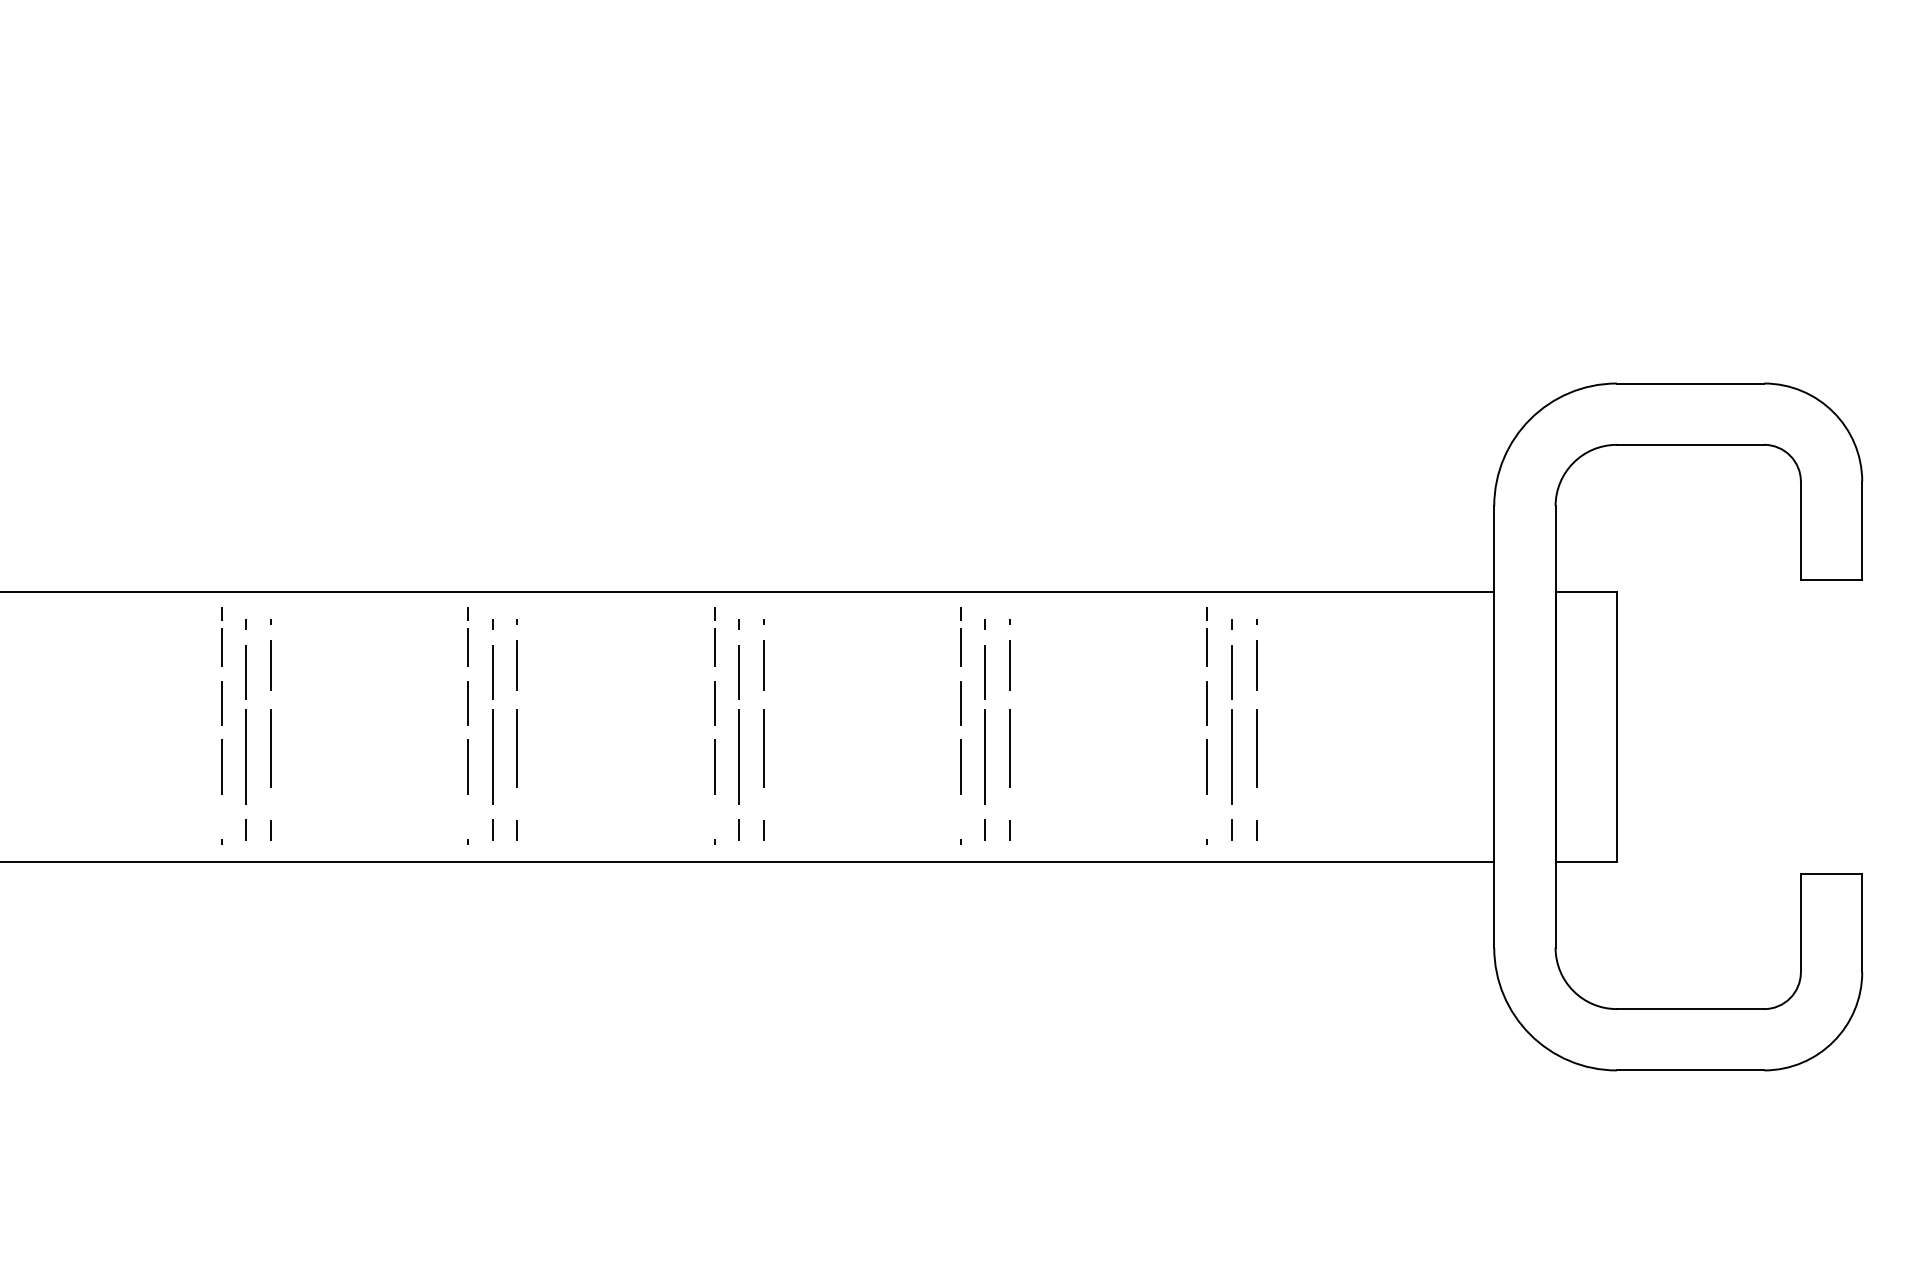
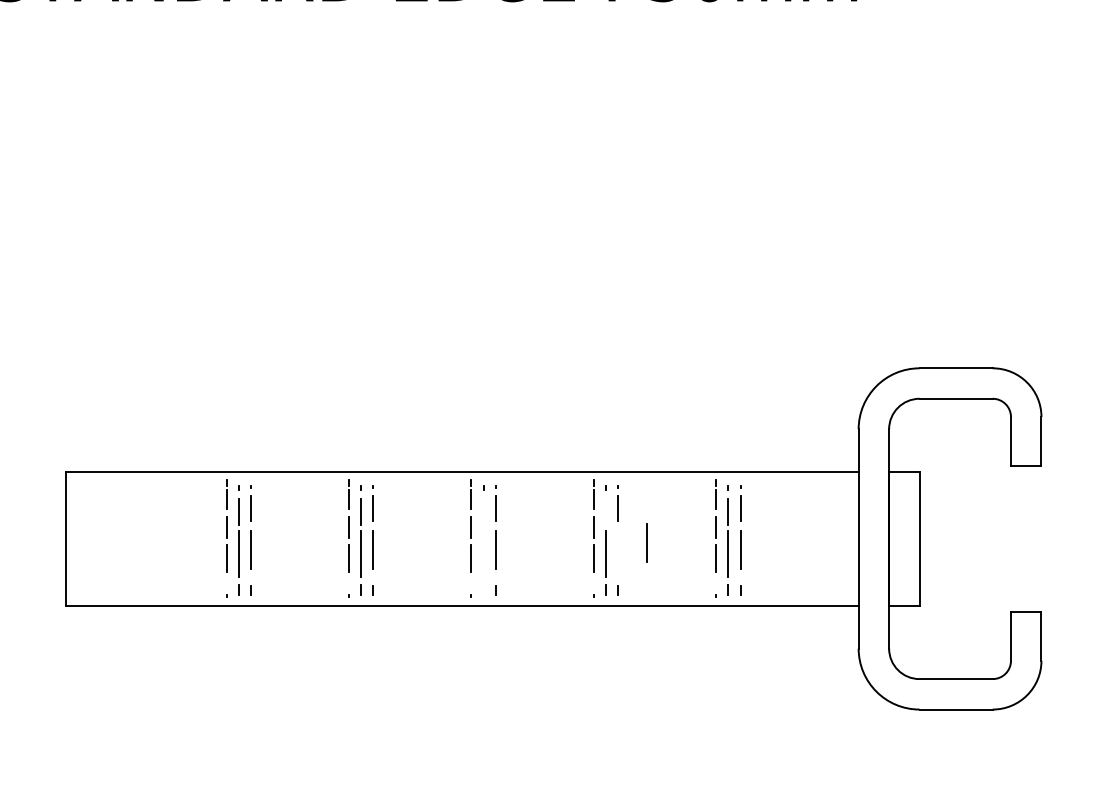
line: (984, 671) -> (605, 511), removed
line: (739, 742) -> (483, 546), removed
line: (1008, 748) -> (646, 542), moved

